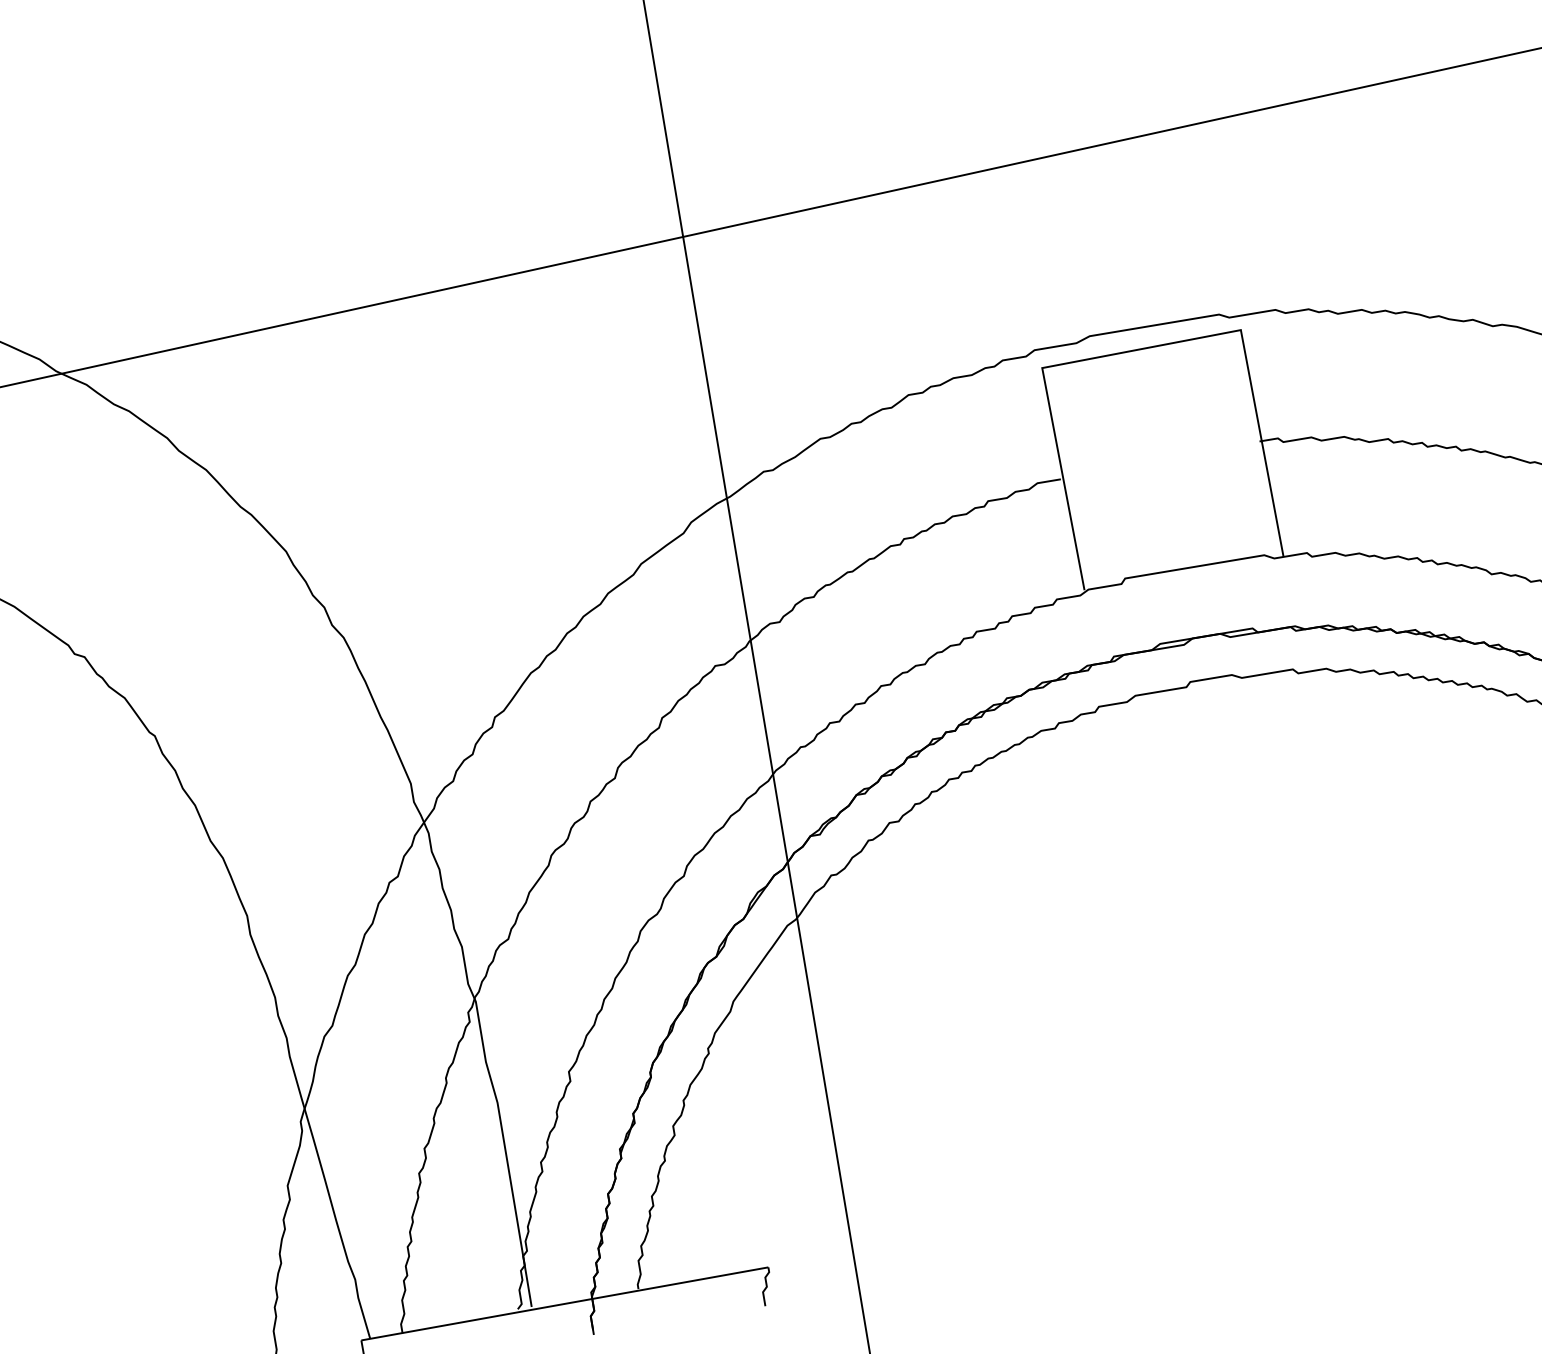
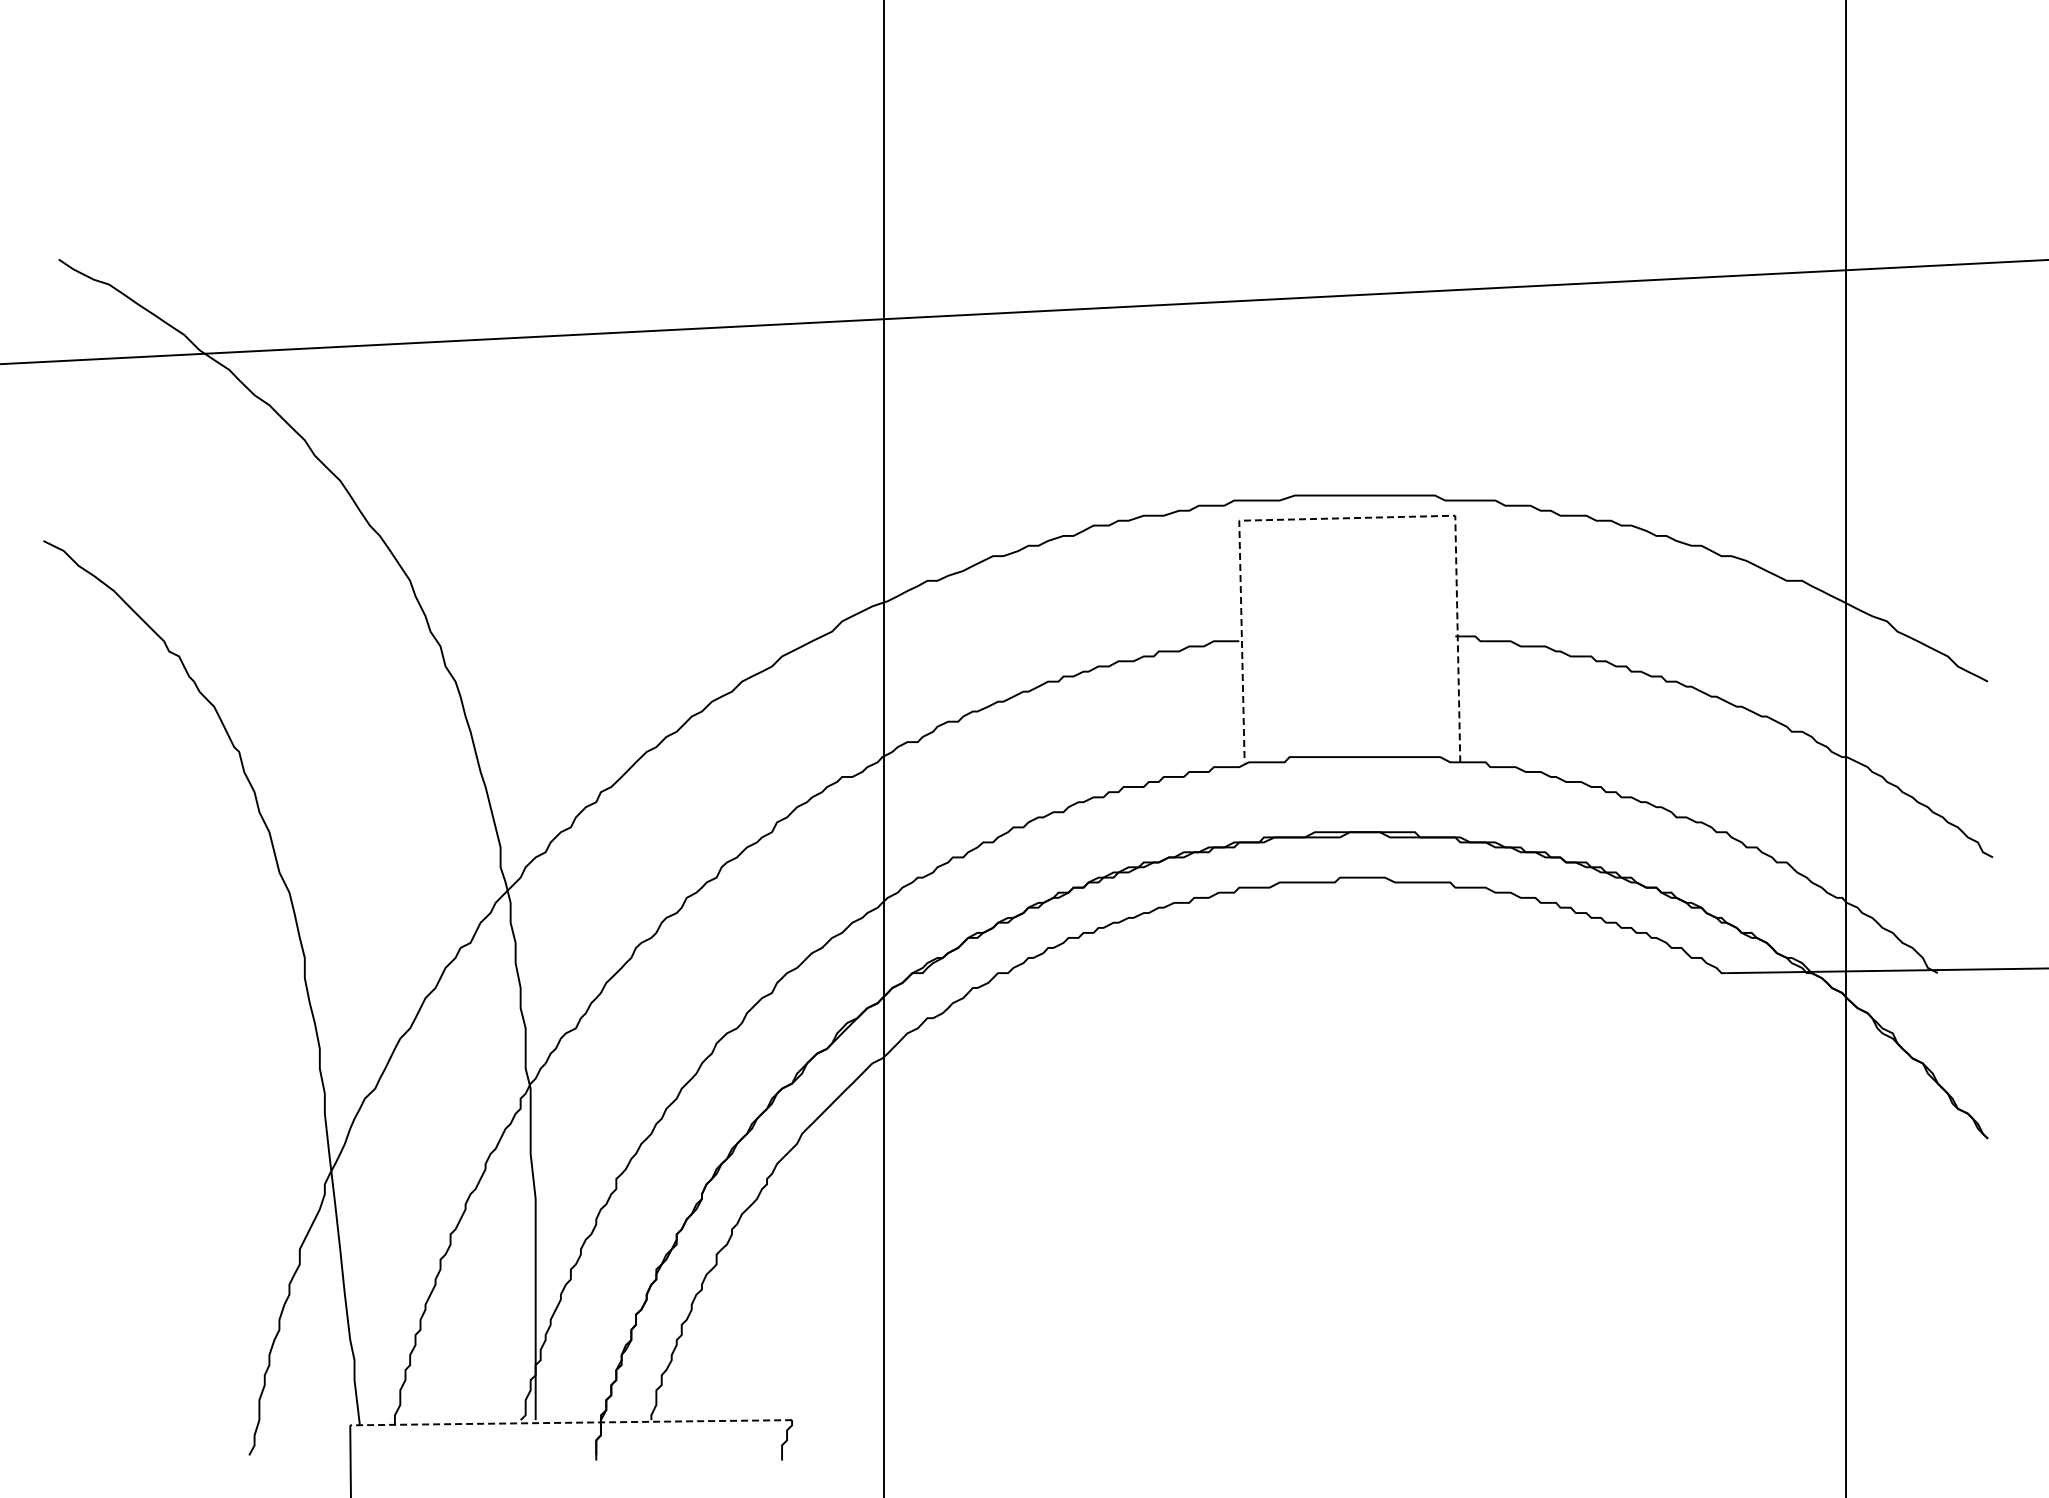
line: (1143, 348) -> (1349, 518), solid -> dashed
line: (565, 1303) -> (571, 1422), solid -> dashed

